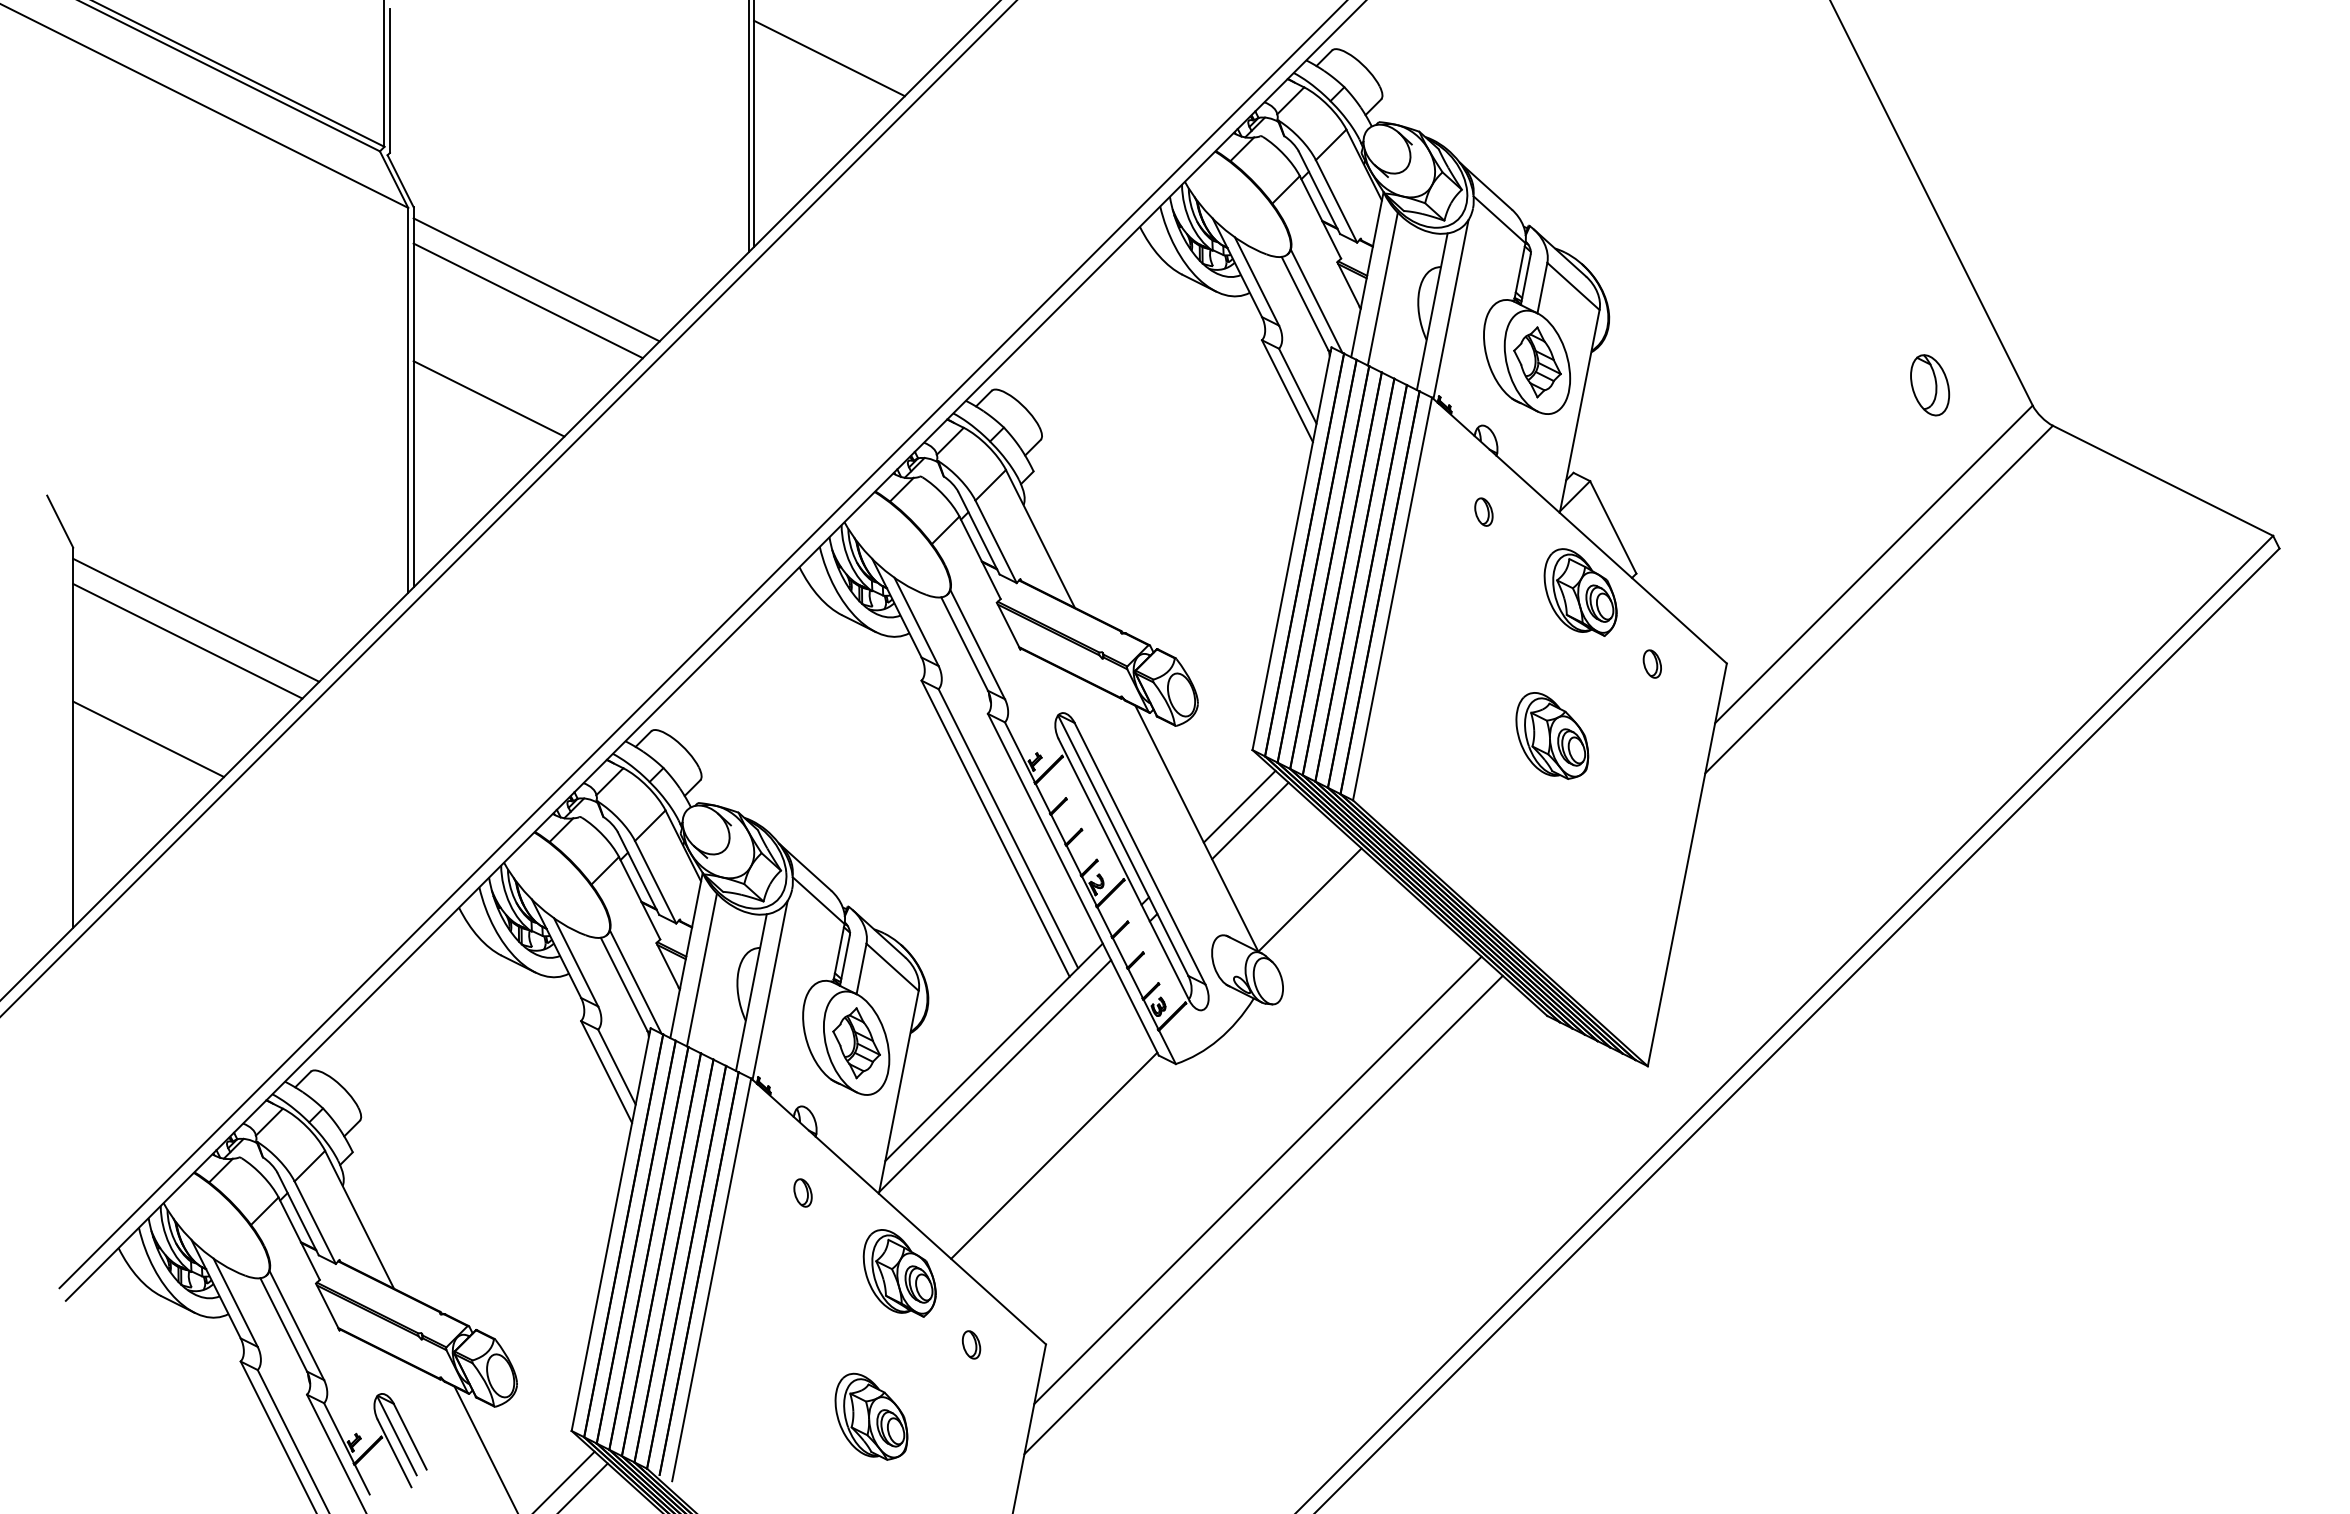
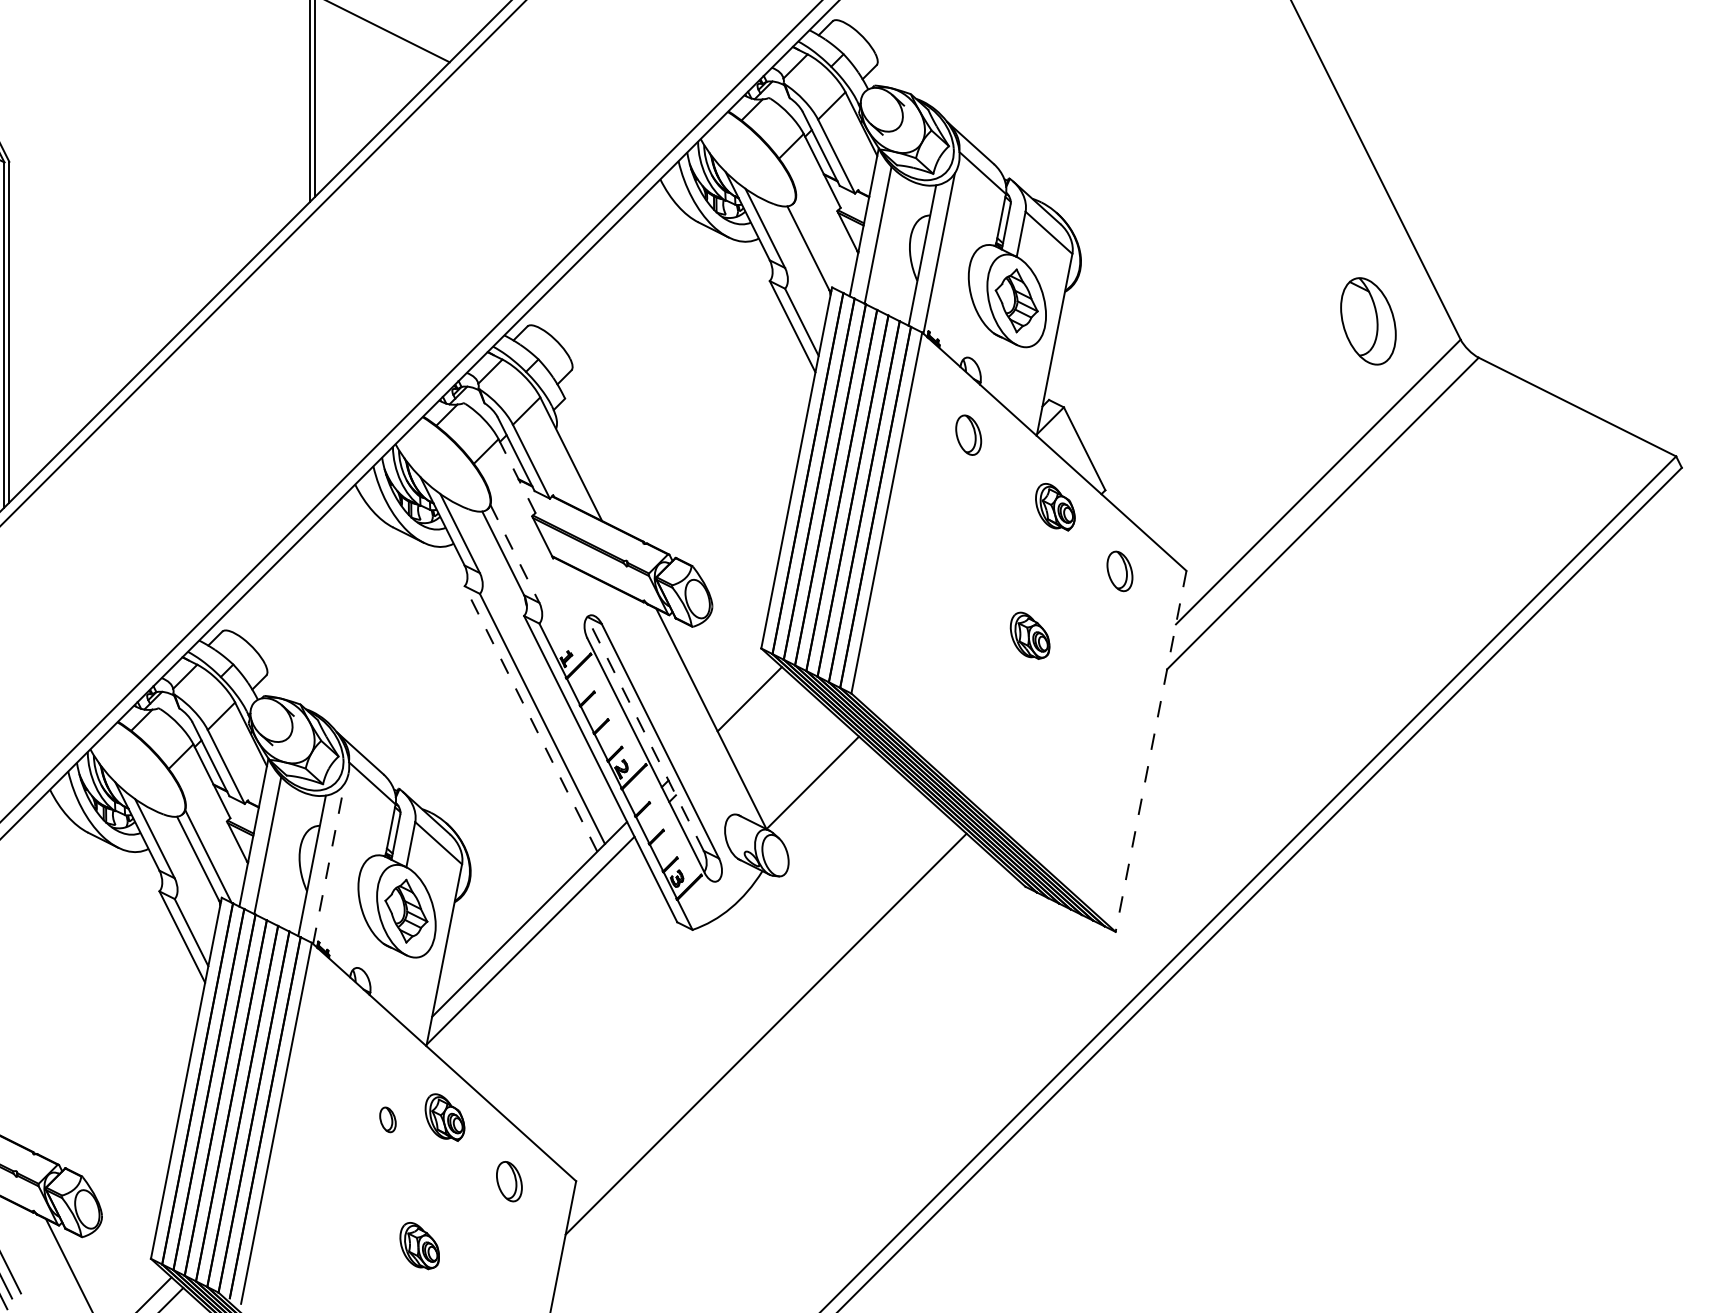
line: (536, 279) -> (119, 226), removed
line: (527, 300) -> (111, 245), removed
line: (1316, 300) -> (818, 245), removed
part: (1930, 385) -> (1369, 321), size x1.6
line: (488, 398) -> (76, 333), removed
part: (1483, 511) -> (968, 434), size x1.6
line: (979, 557) -> (516, 475), solid -> dashed
part: (1580, 592) -> (1055, 507), size x0.6
line: (977, 645) -> (514, 554), solid -> dashed
part: (1651, 663) -> (1118, 570), size x1.6
part: (1552, 735) -> (1030, 635), size x0.6
line: (1250, 820) -> (759, 711), removed
line: (995, 828) -> (530, 718), solid -> dashed
line: (1123, 845) -> (645, 733), solid -> dashed
line: (1687, 865) -> (1151, 751), solid -> dashed
line: (770, 989) -> (329, 863), solid -> dashed
line: (1054, 1155) -> (583, 1011), removed
part: (802, 1192) -> (387, 1119), moved
line: (1263, 1214) -> (771, 1064), removed
part: (899, 1273) -> (444, 1117), size x0.6
part: (971, 1344) -> (509, 1181), size x1.6
part: (871, 1416) -> (419, 1245), size x0.6

